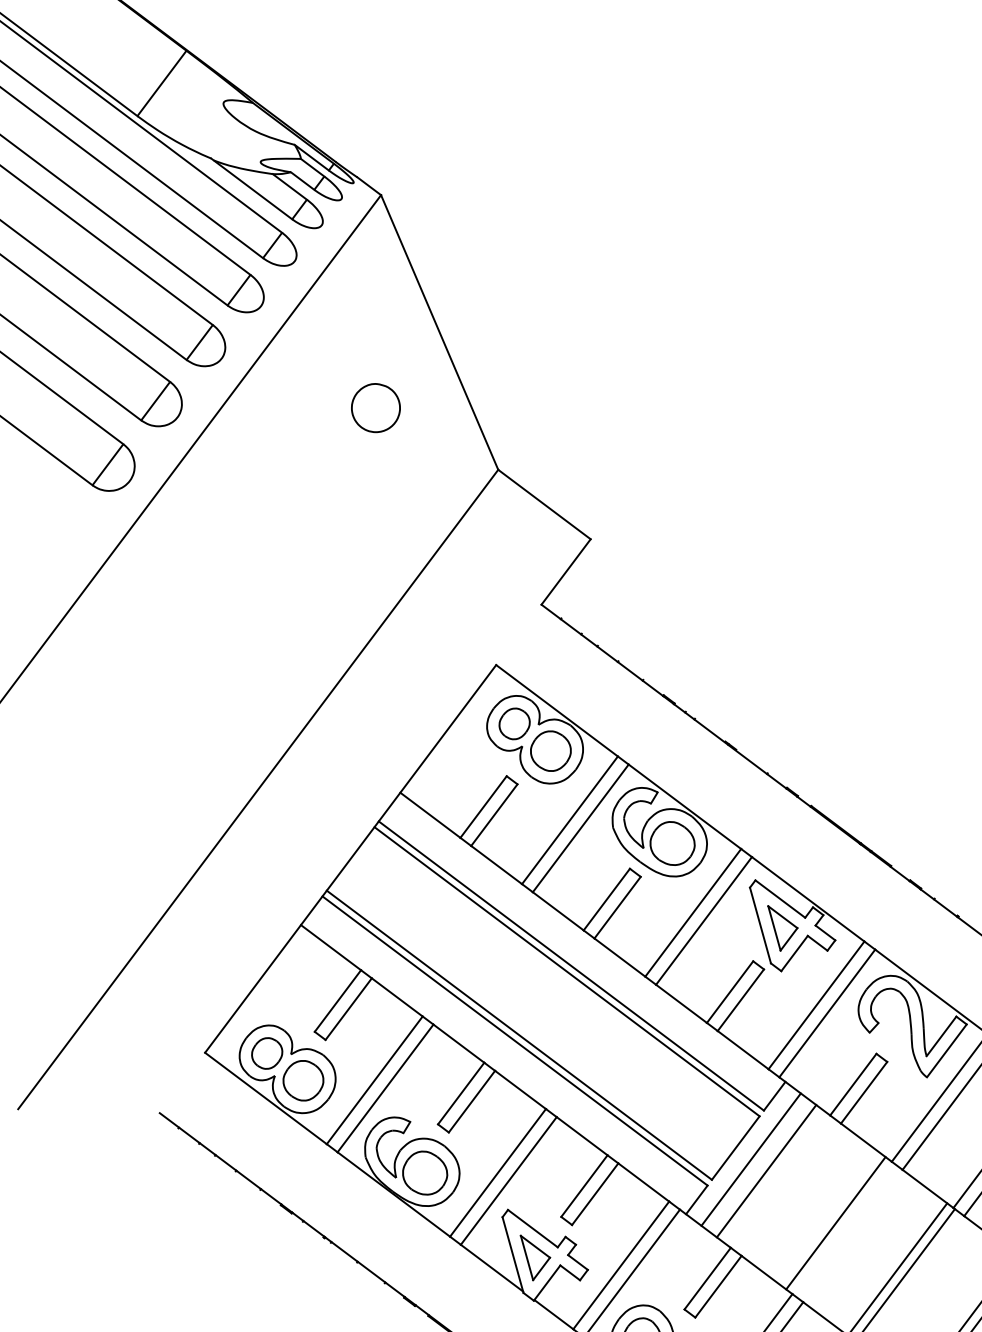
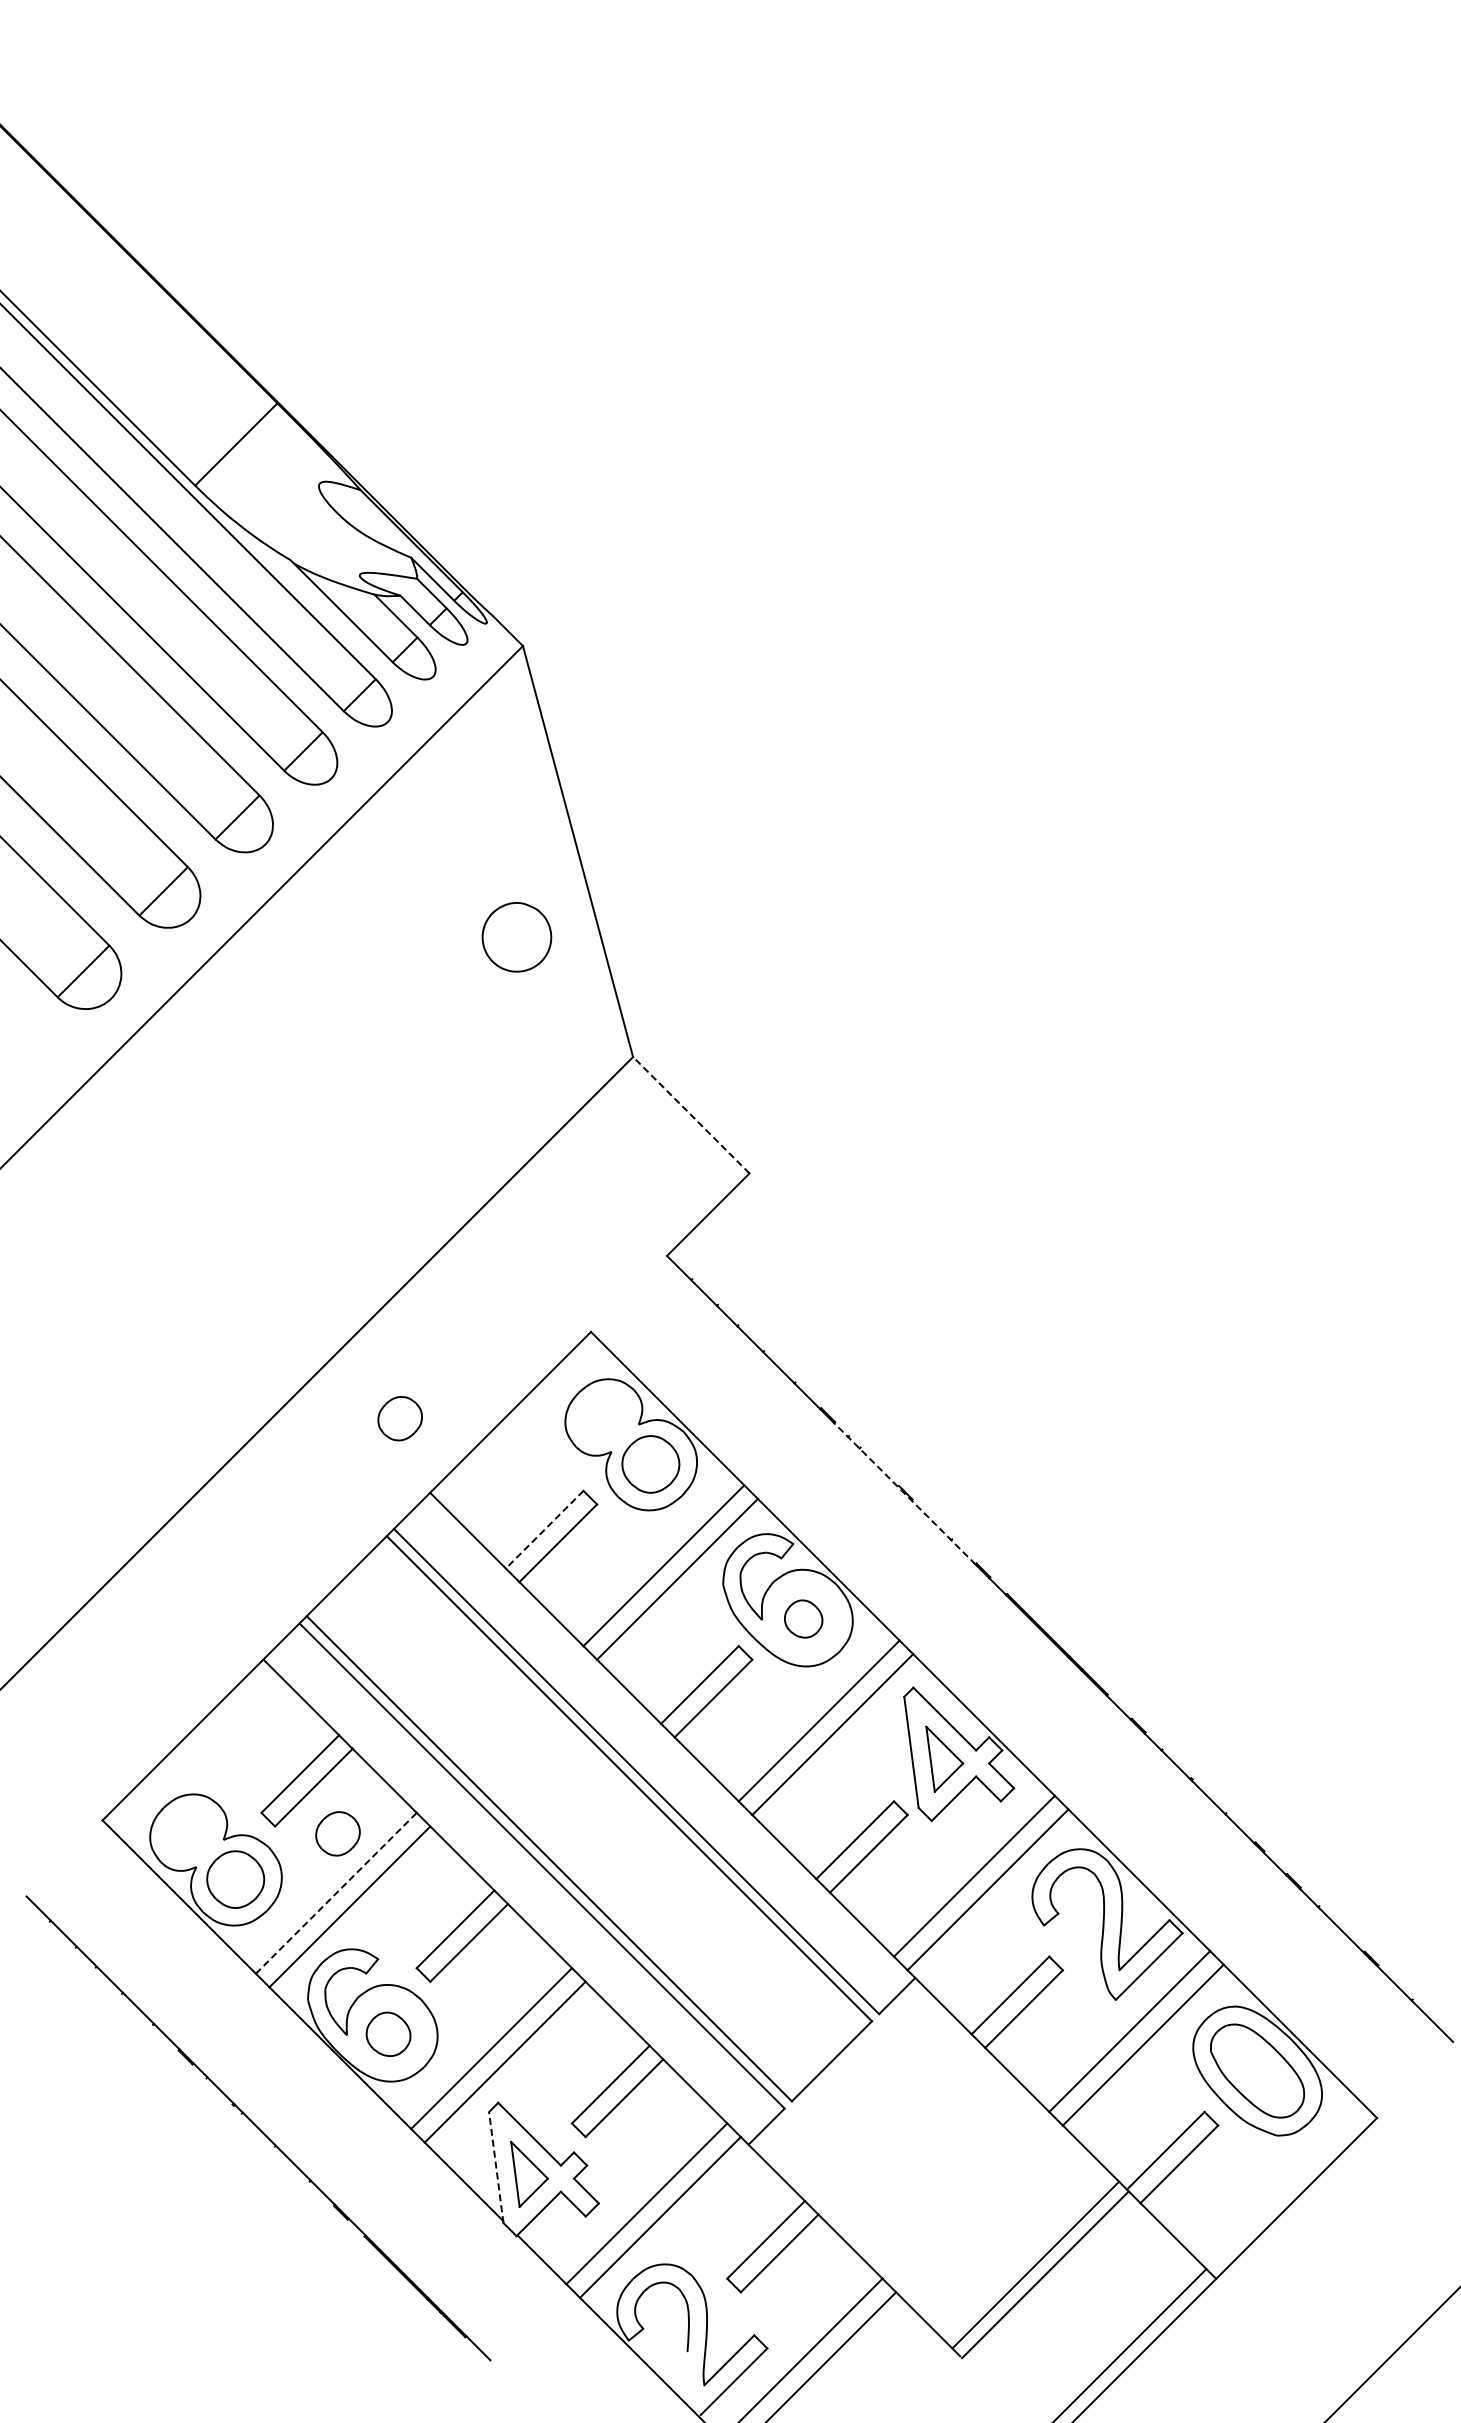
part: (375, 408) -> (516, 937), moved
line: (543, 504) -> (690, 1114), solid -> dashed
part: (514, 723) -> (399, 1418), moved
line: (730, 746) -> (904, 1493), solid -> dashed
line: (483, 806) -> (544, 1529), solid -> dashed
part: (672, 843) -> (803, 1618), size x0.6
part: (266, 1053) -> (337, 1833), moved
line: (374, 1080) -> (336, 1893), solid -> dashed
line: (750, 1159) -> (850, 2080), removed
line: (766, 1170) -> (870, 2099), removed
part: (424, 1173) -> (388, 2034), size x0.7
line: (835, 1223) -> (957, 2187), removed
line: (513, 1255) -> (496, 2167), solid -> dashed

